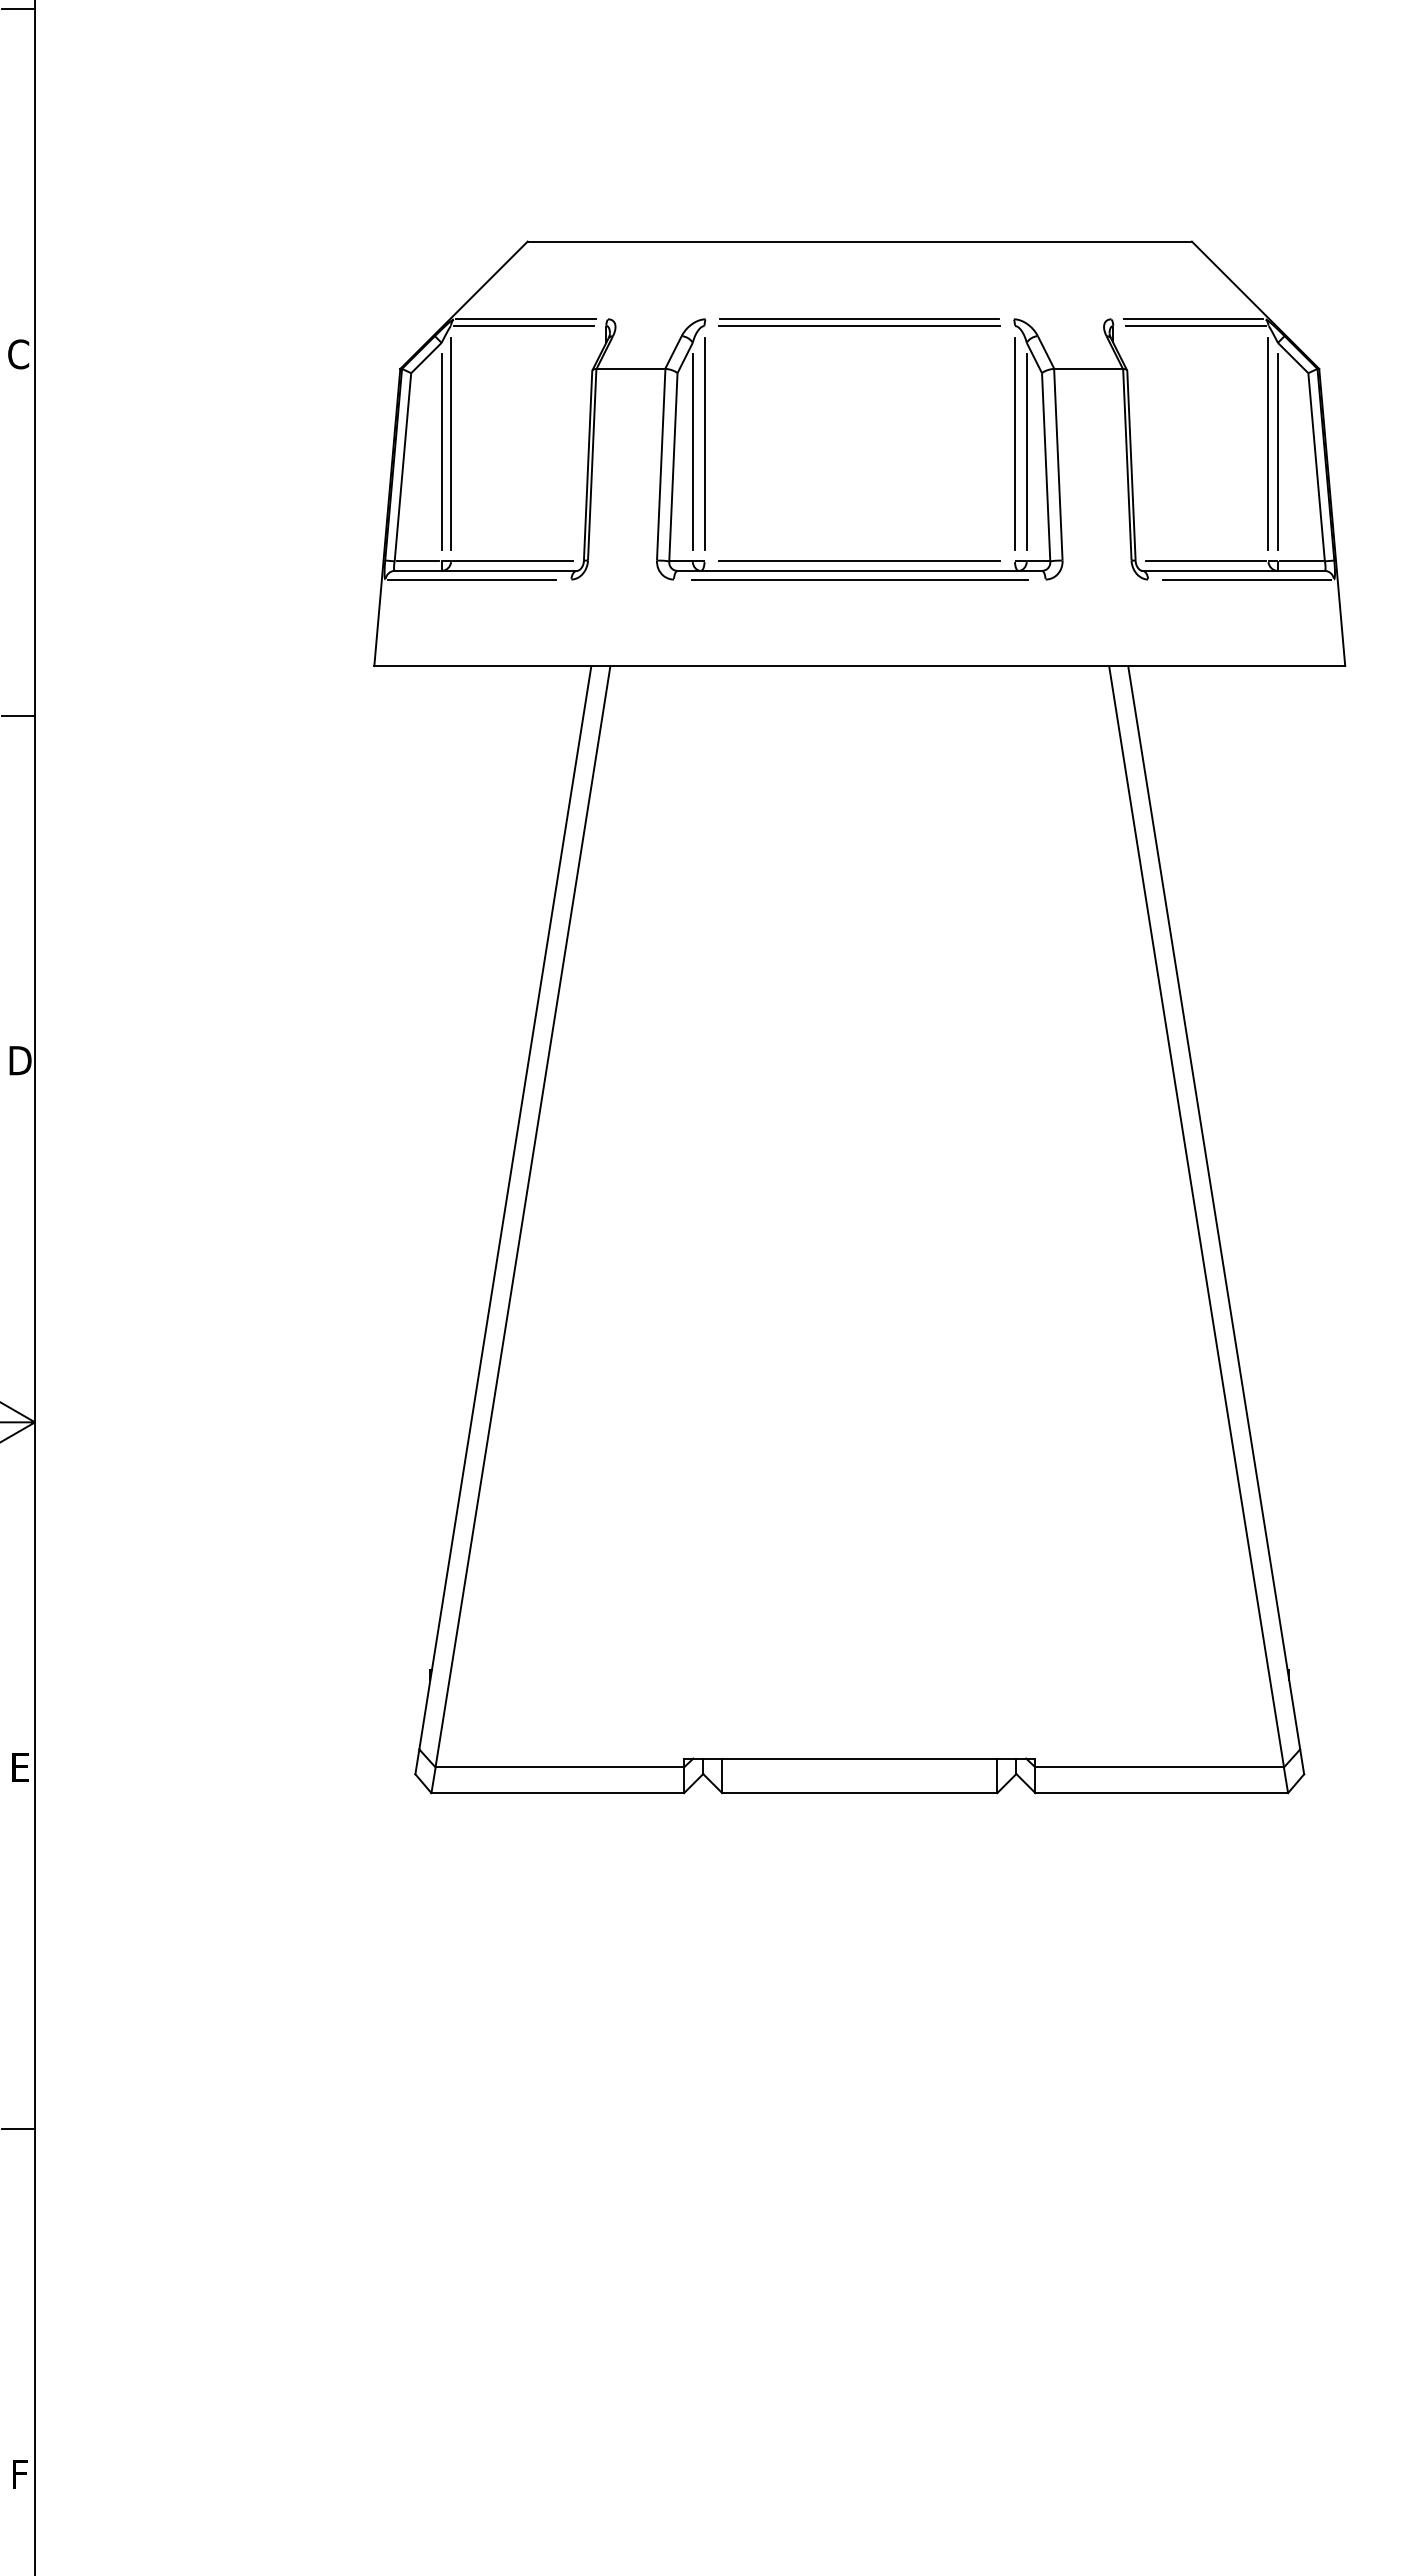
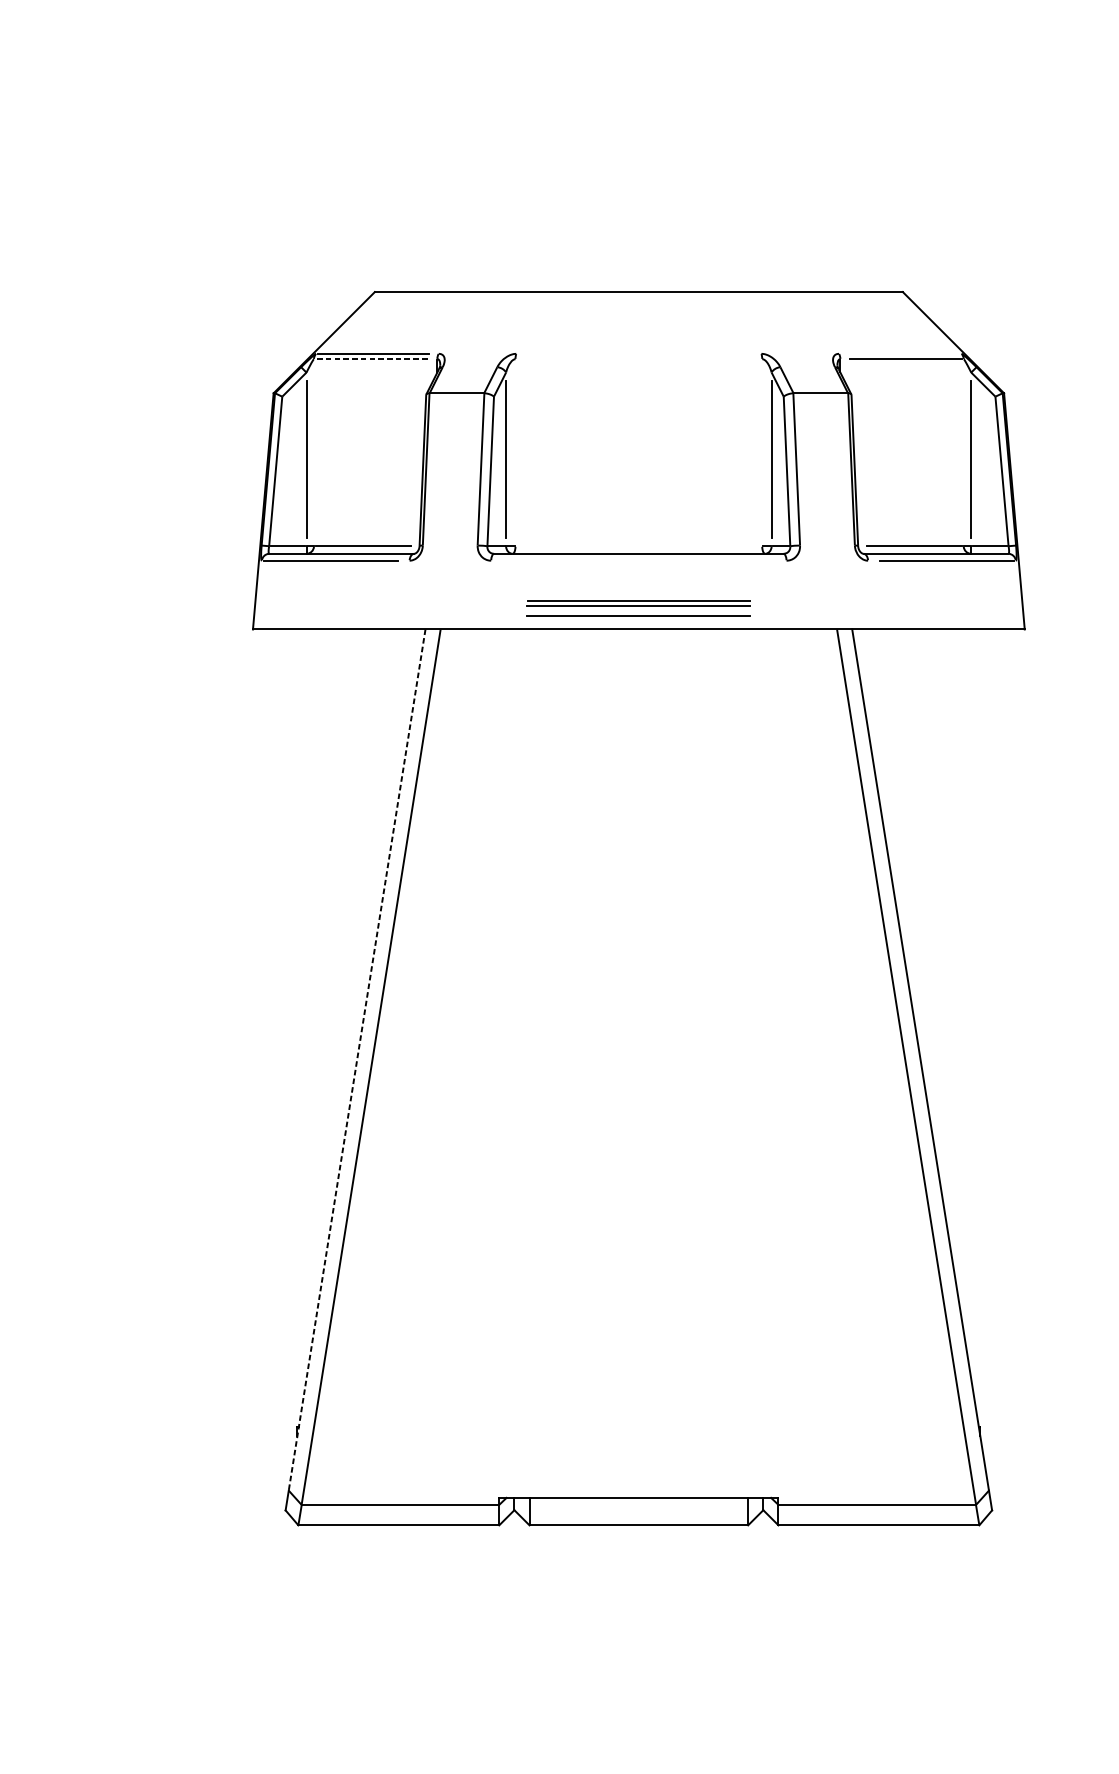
line: (1193, 319) -> (904, 353), removed
part: (859, 322) -> (638, 603), moved
line: (523, 326) -> (371, 359), solid -> dashed
line: (451, 443) -> (314, 452), removed
line: (704, 443) -> (515, 452), removed
line: (1014, 443) -> (761, 452), removed
line: (1268, 443) -> (963, 452), removed
line: (859, 560) -> (638, 615), moved
line: (859, 579) -> (638, 560), removed
line: (505, 1208) -> (357, 1060), solid -> dashed

